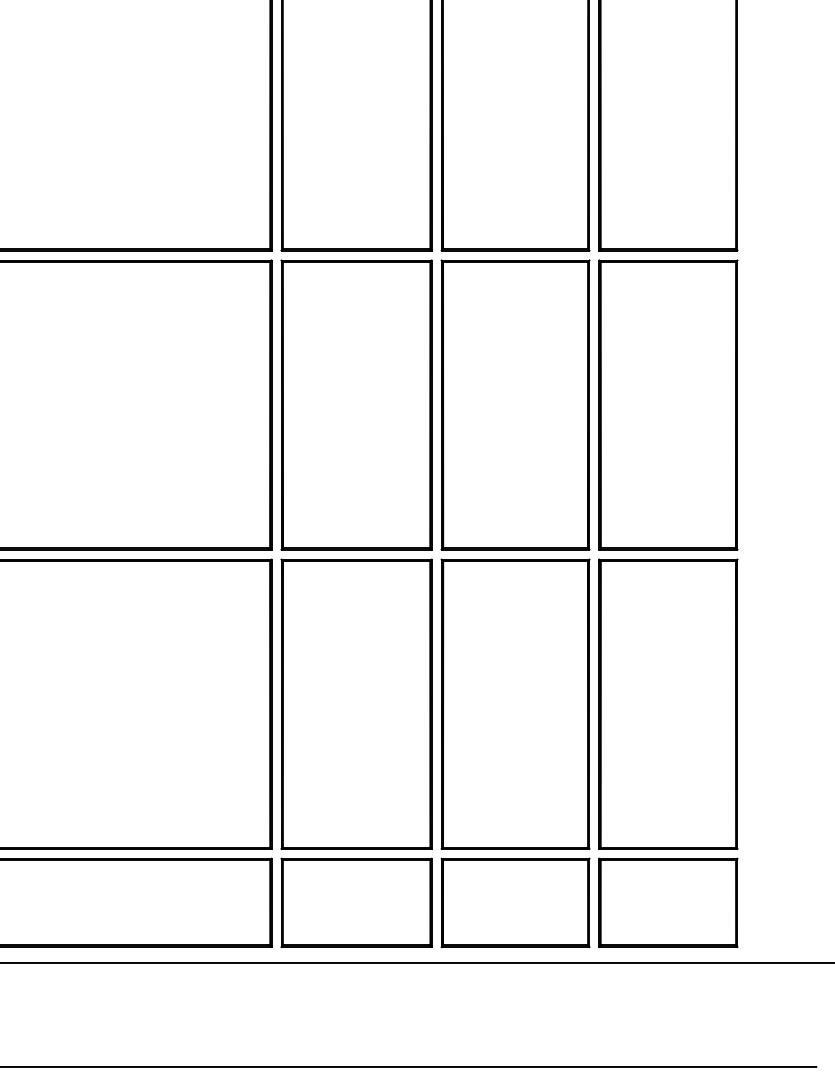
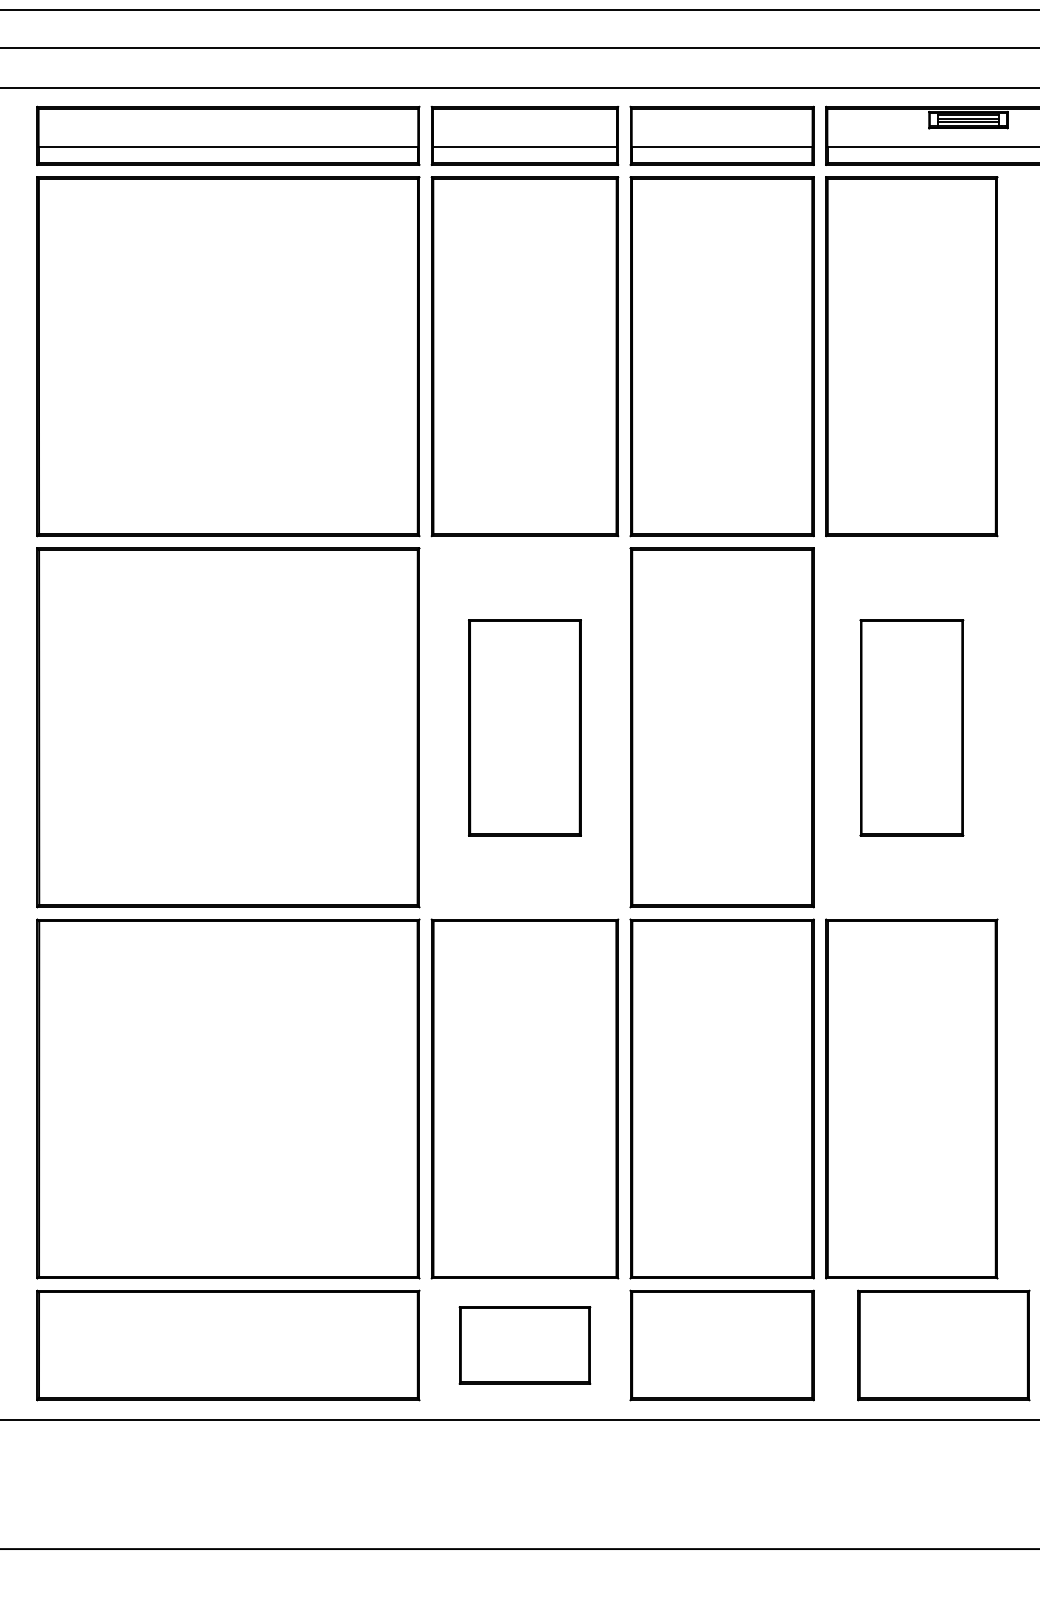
part: (356, 404) -> (524, 727), size x0.6
part: (668, 404) -> (911, 727), size x0.6
part: (356, 902) -> (524, 1345), size x0.7
part: (668, 902) -> (943, 1345), moved

